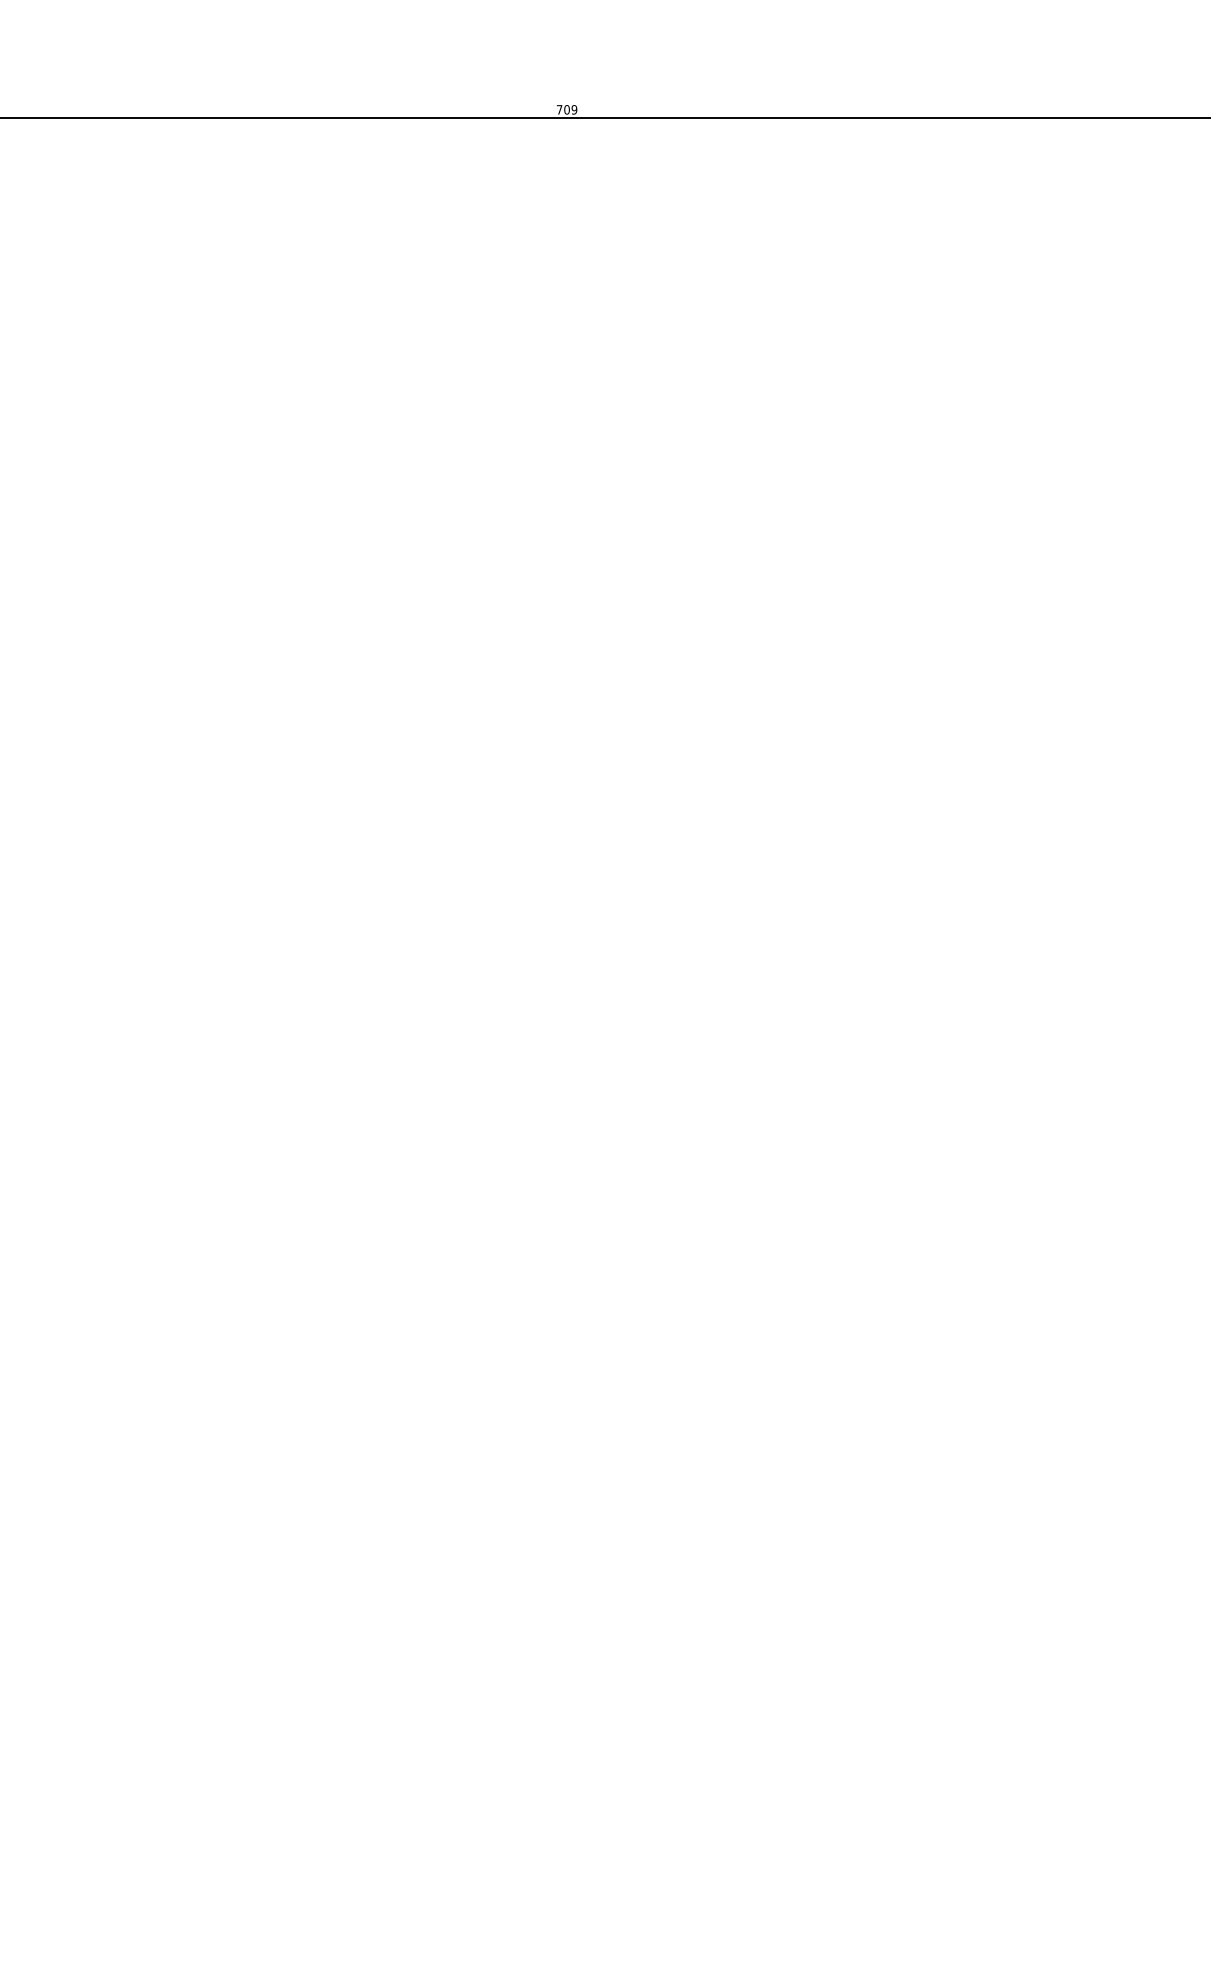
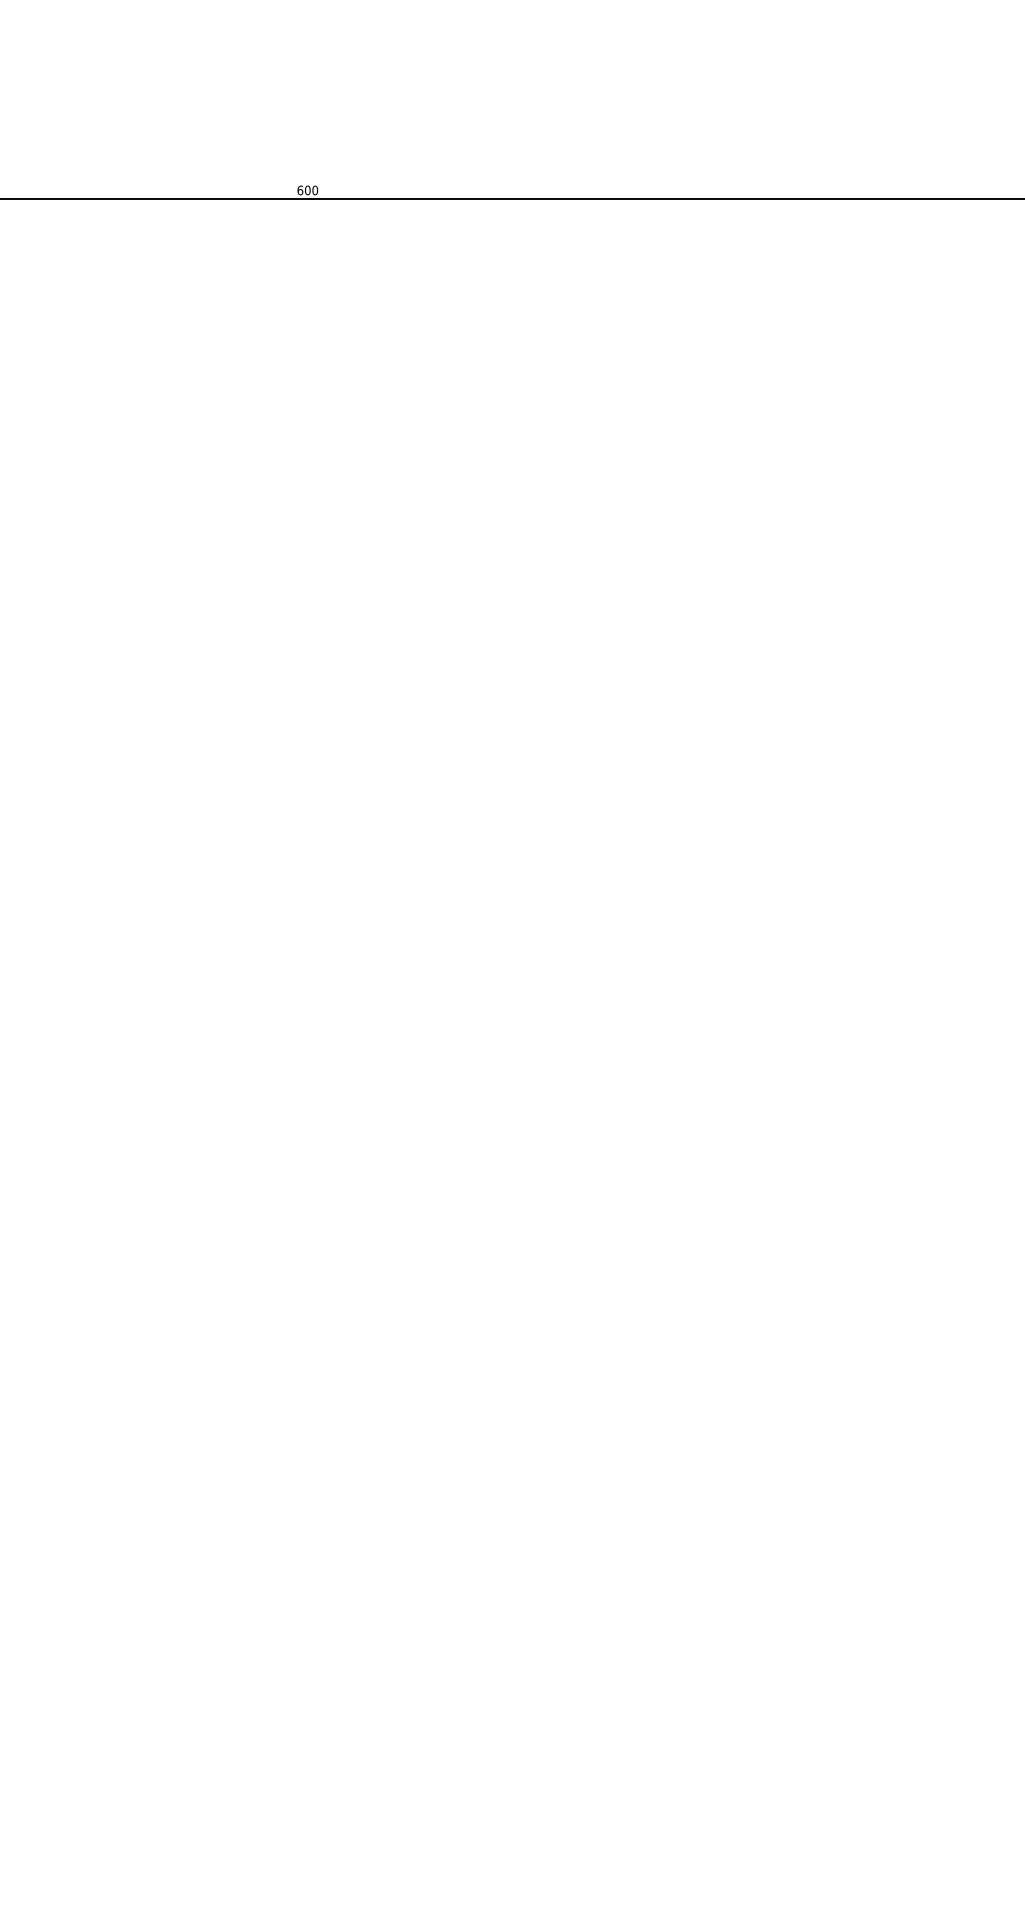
text: (566, 109) -> (307, 190), 709 -> 600

